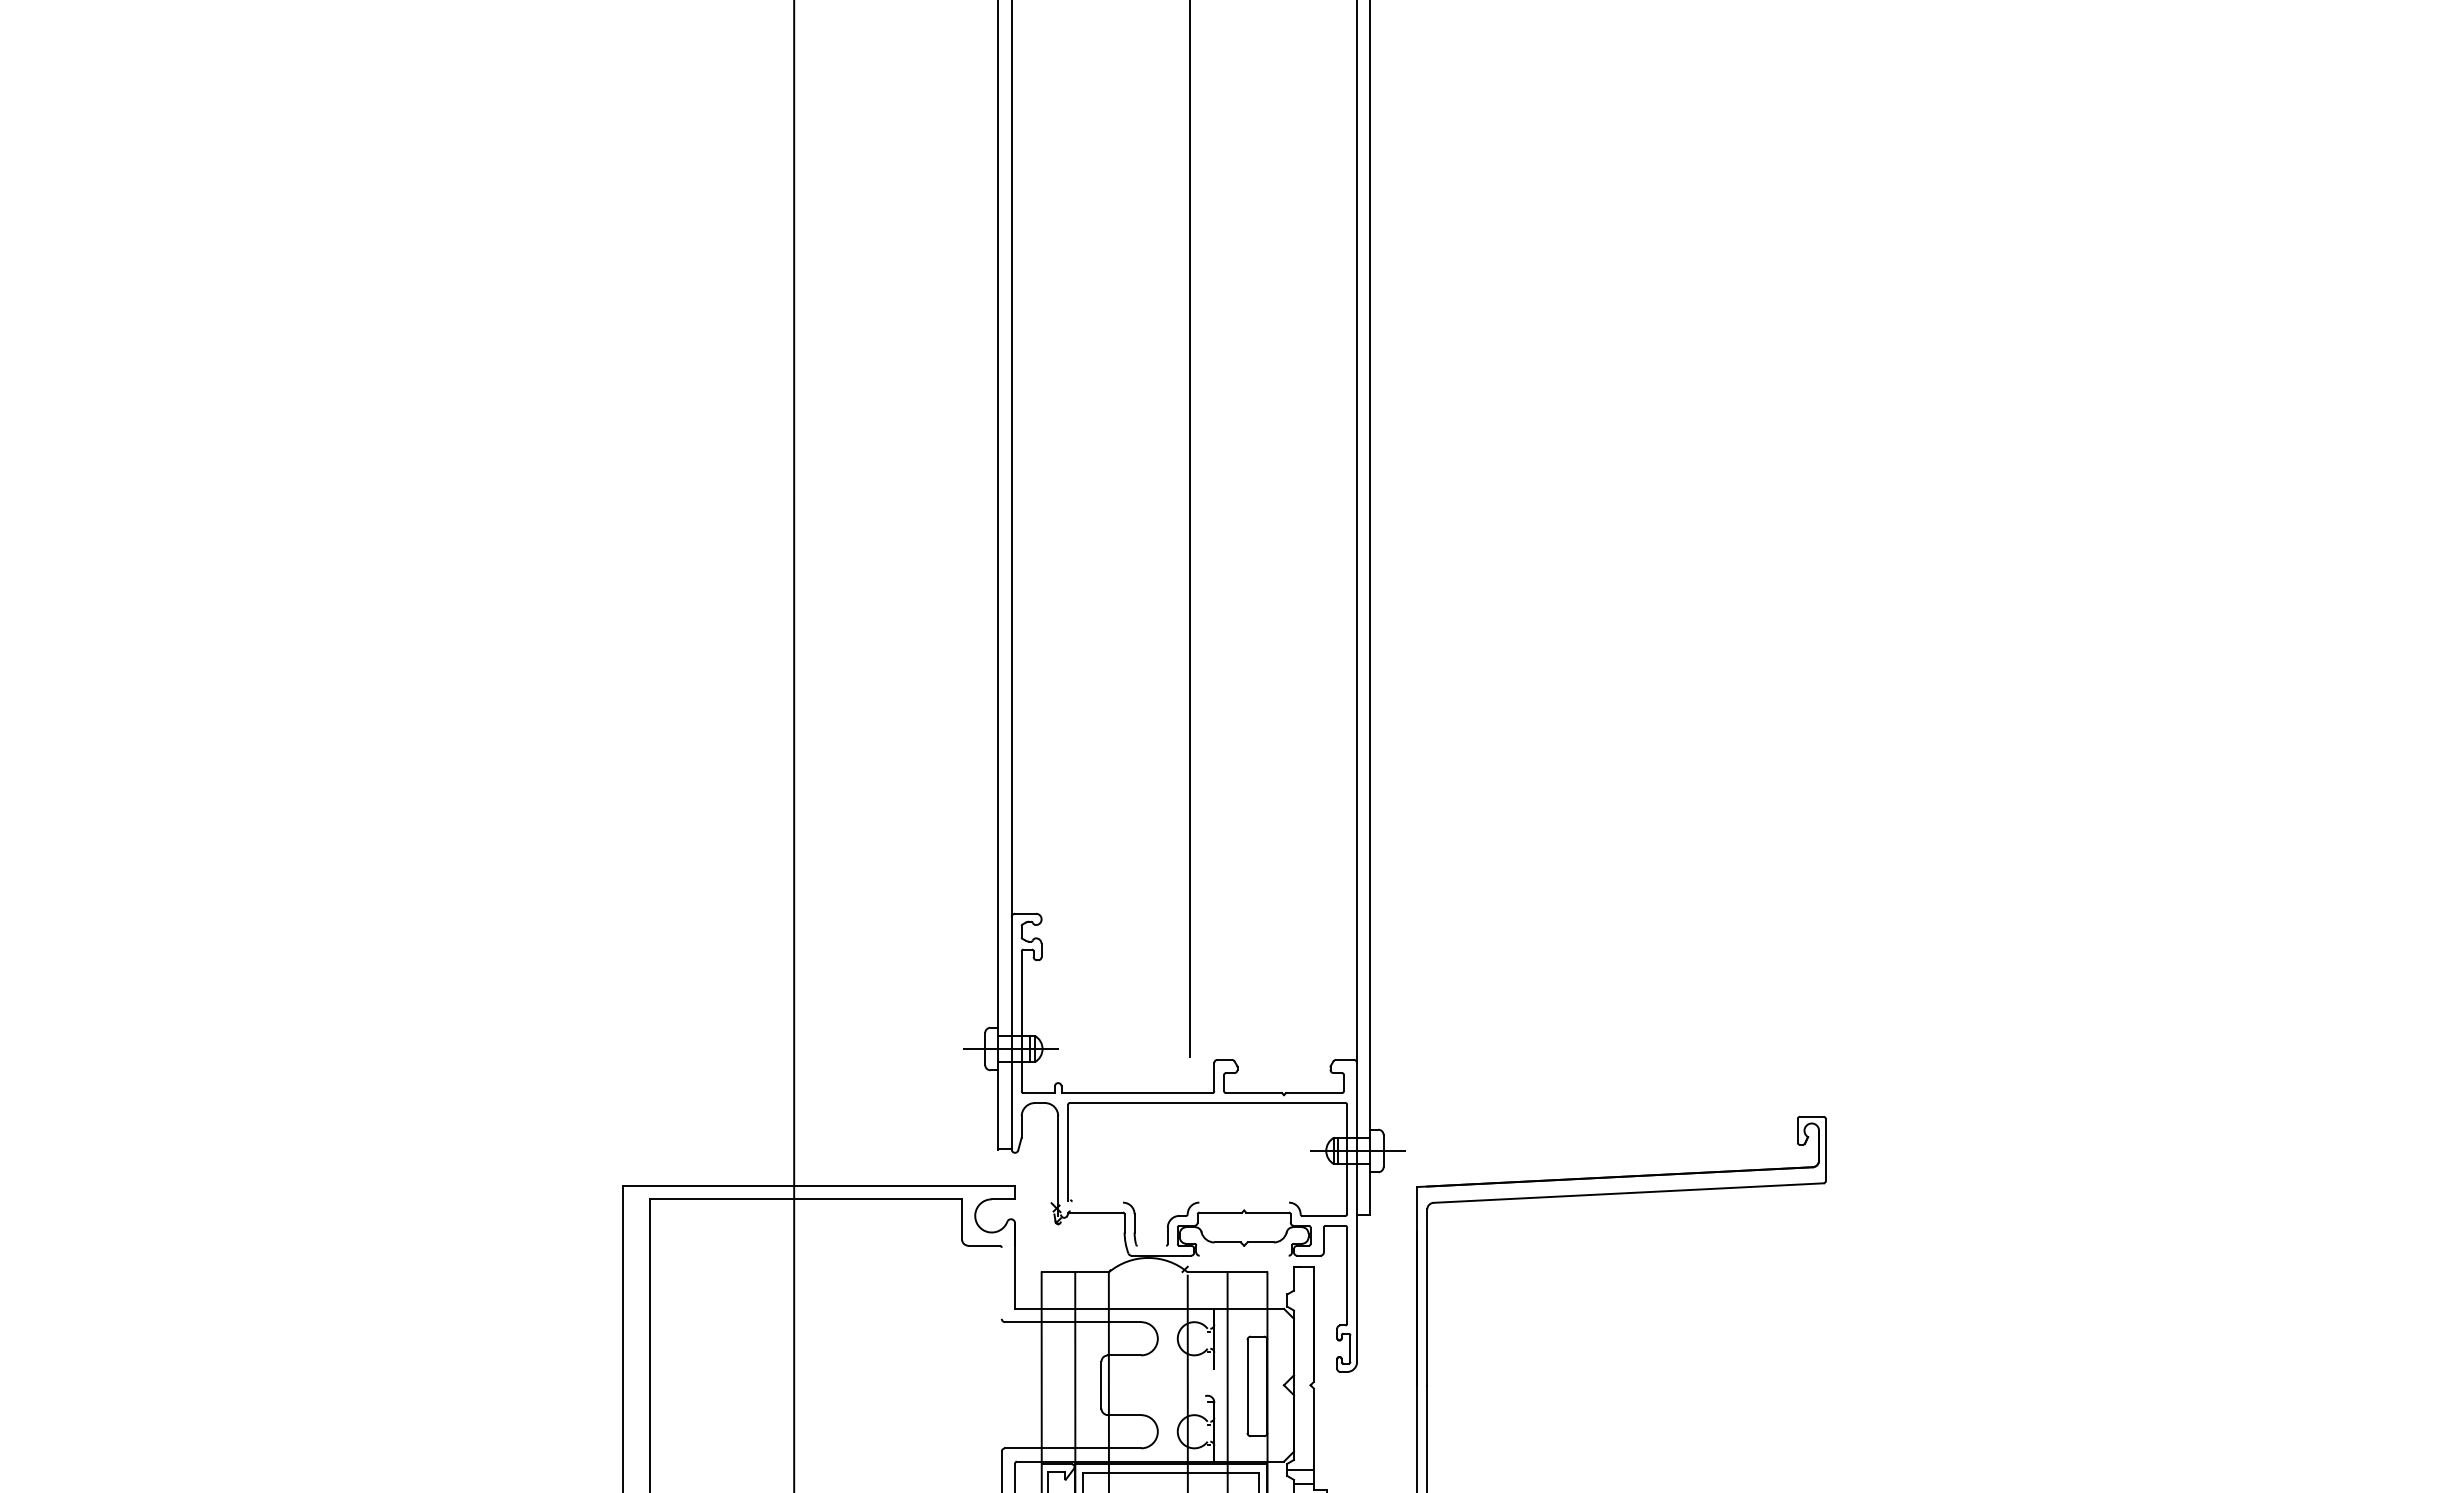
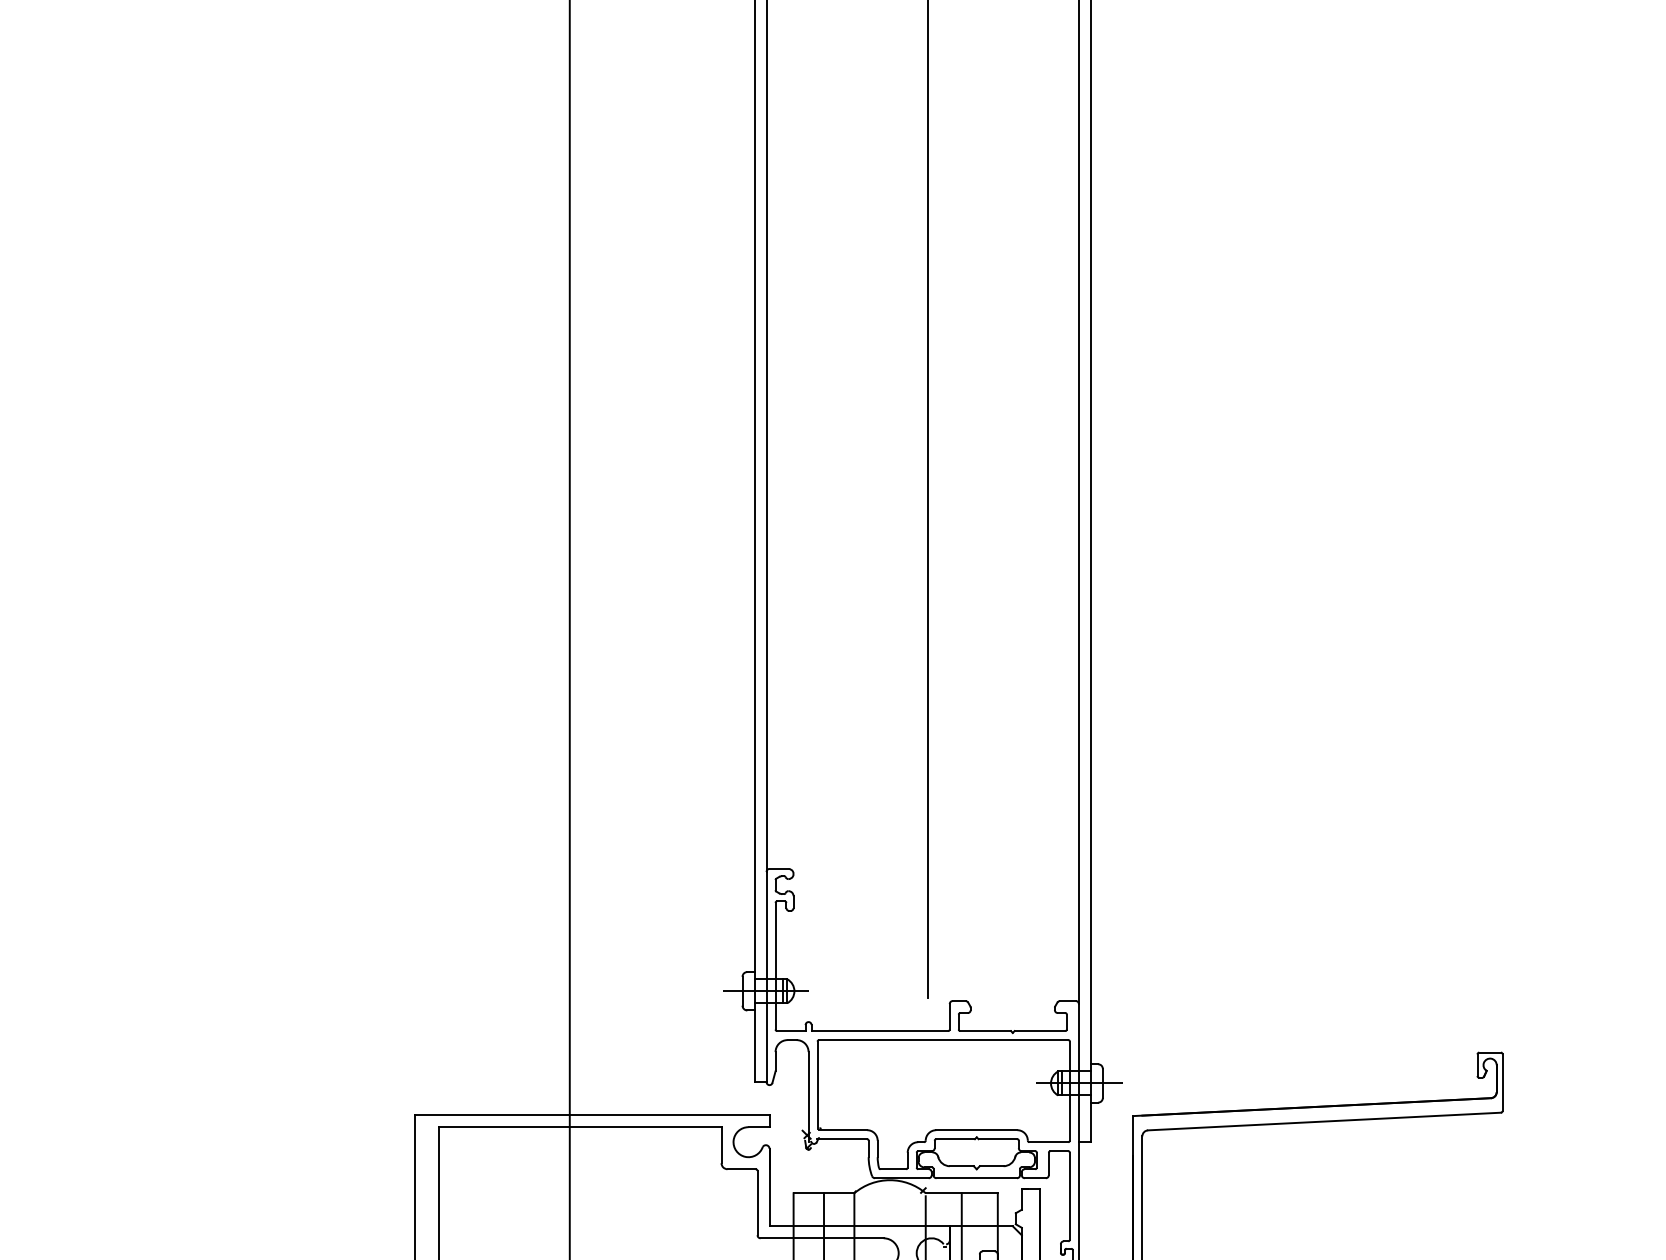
line: (1095, 1202) -> (842, 1130), added
line: (1244, 1202) -> (977, 1130), added
line: (1151, 1245) -> (892, 1168), added
line: (1243, 1255) -> (976, 1177), added
line: (1001, 1282) -> (757, 1202), added

